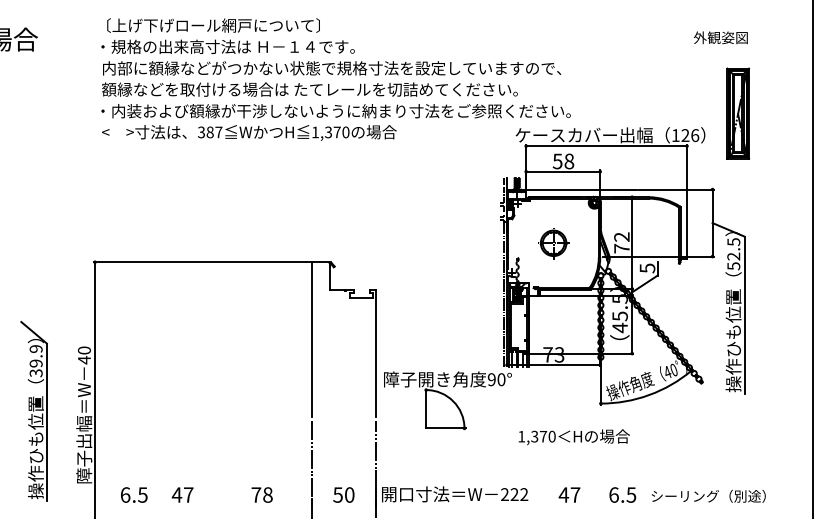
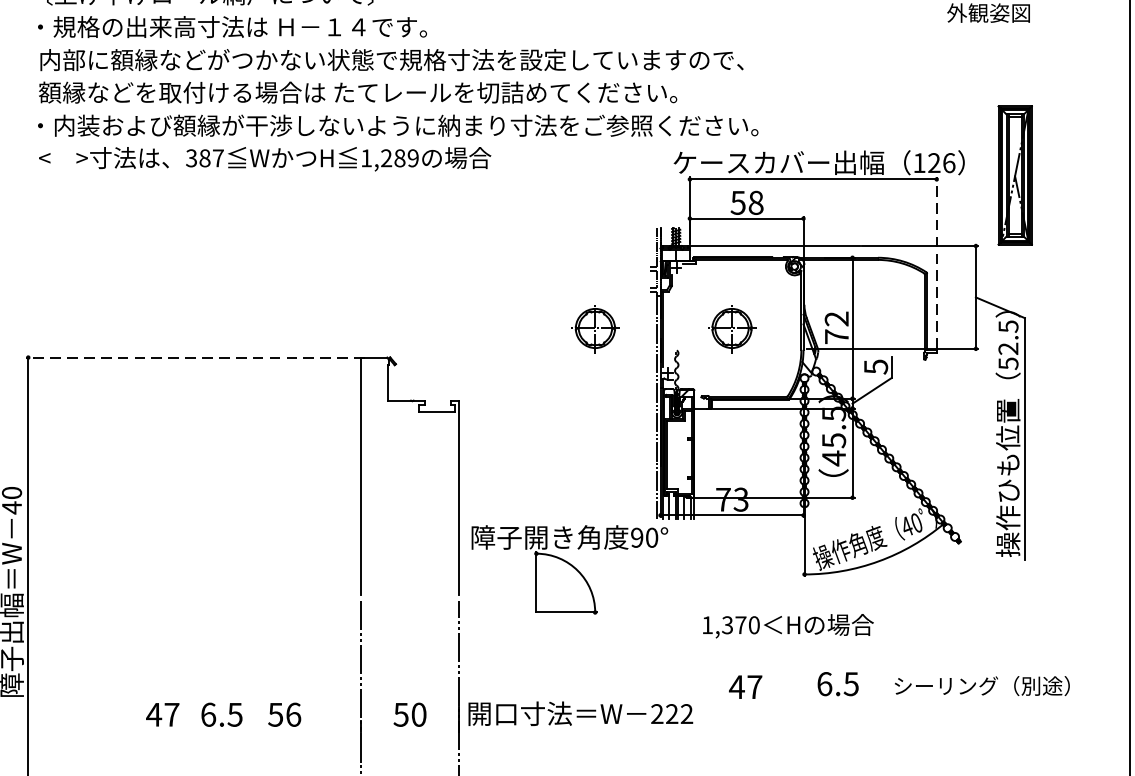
part: (738, 113) -> (1015, 175), moved
text: (337, 132) -> (400, 158), 1,370 -> 1,289
line: (687, 200) -> (937, 262), solid -> dashed
part: (464, 243) -> (595, 328), added
line: (203, 262) -> (194, 357), solid -> dashed
text: (573, 437) -> (787, 626), moved
text: (134, 494) -> (222, 713), moved
text: (261, 494) -> (283, 713), 78 -> 56
text: (569, 494) -> (745, 686), moved
text: (622, 494) -> (837, 683), moved
text: (708, 495) -> (981, 684), moved

